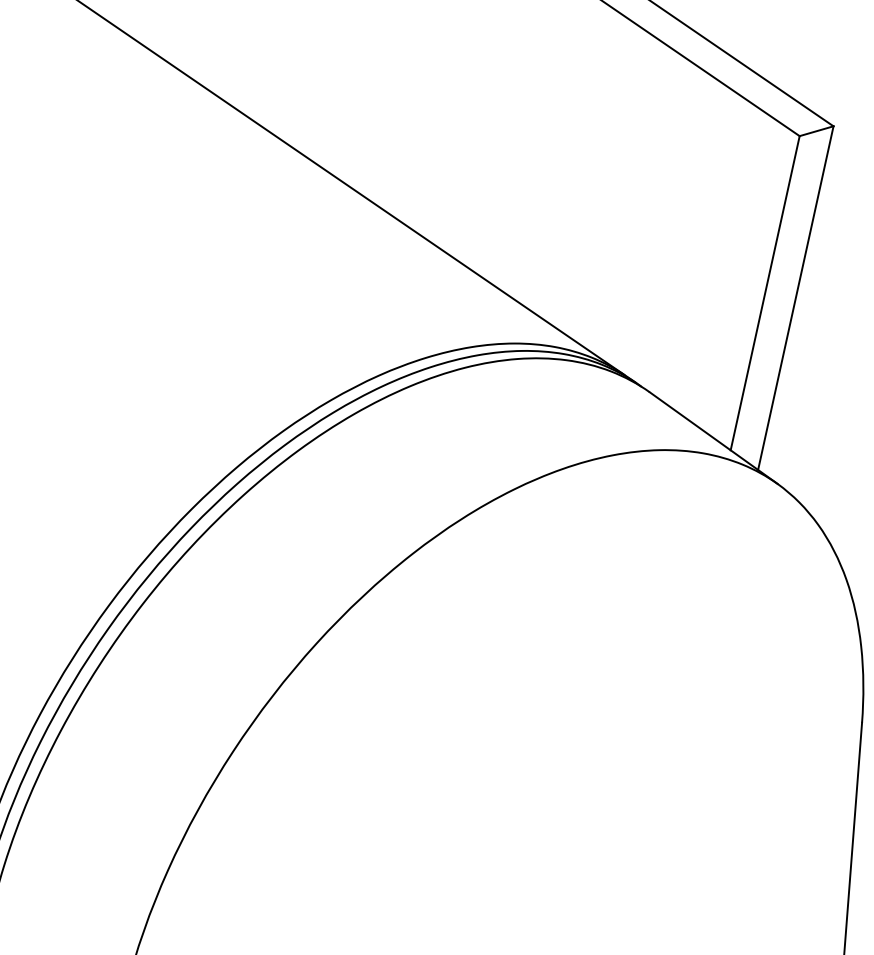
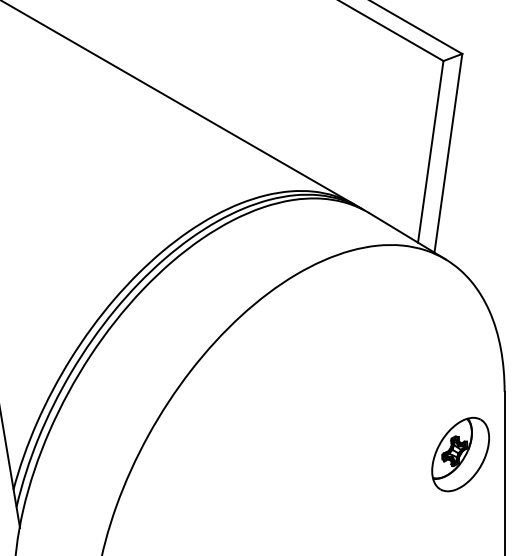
part: (776, 826) -> (460, 454), added

